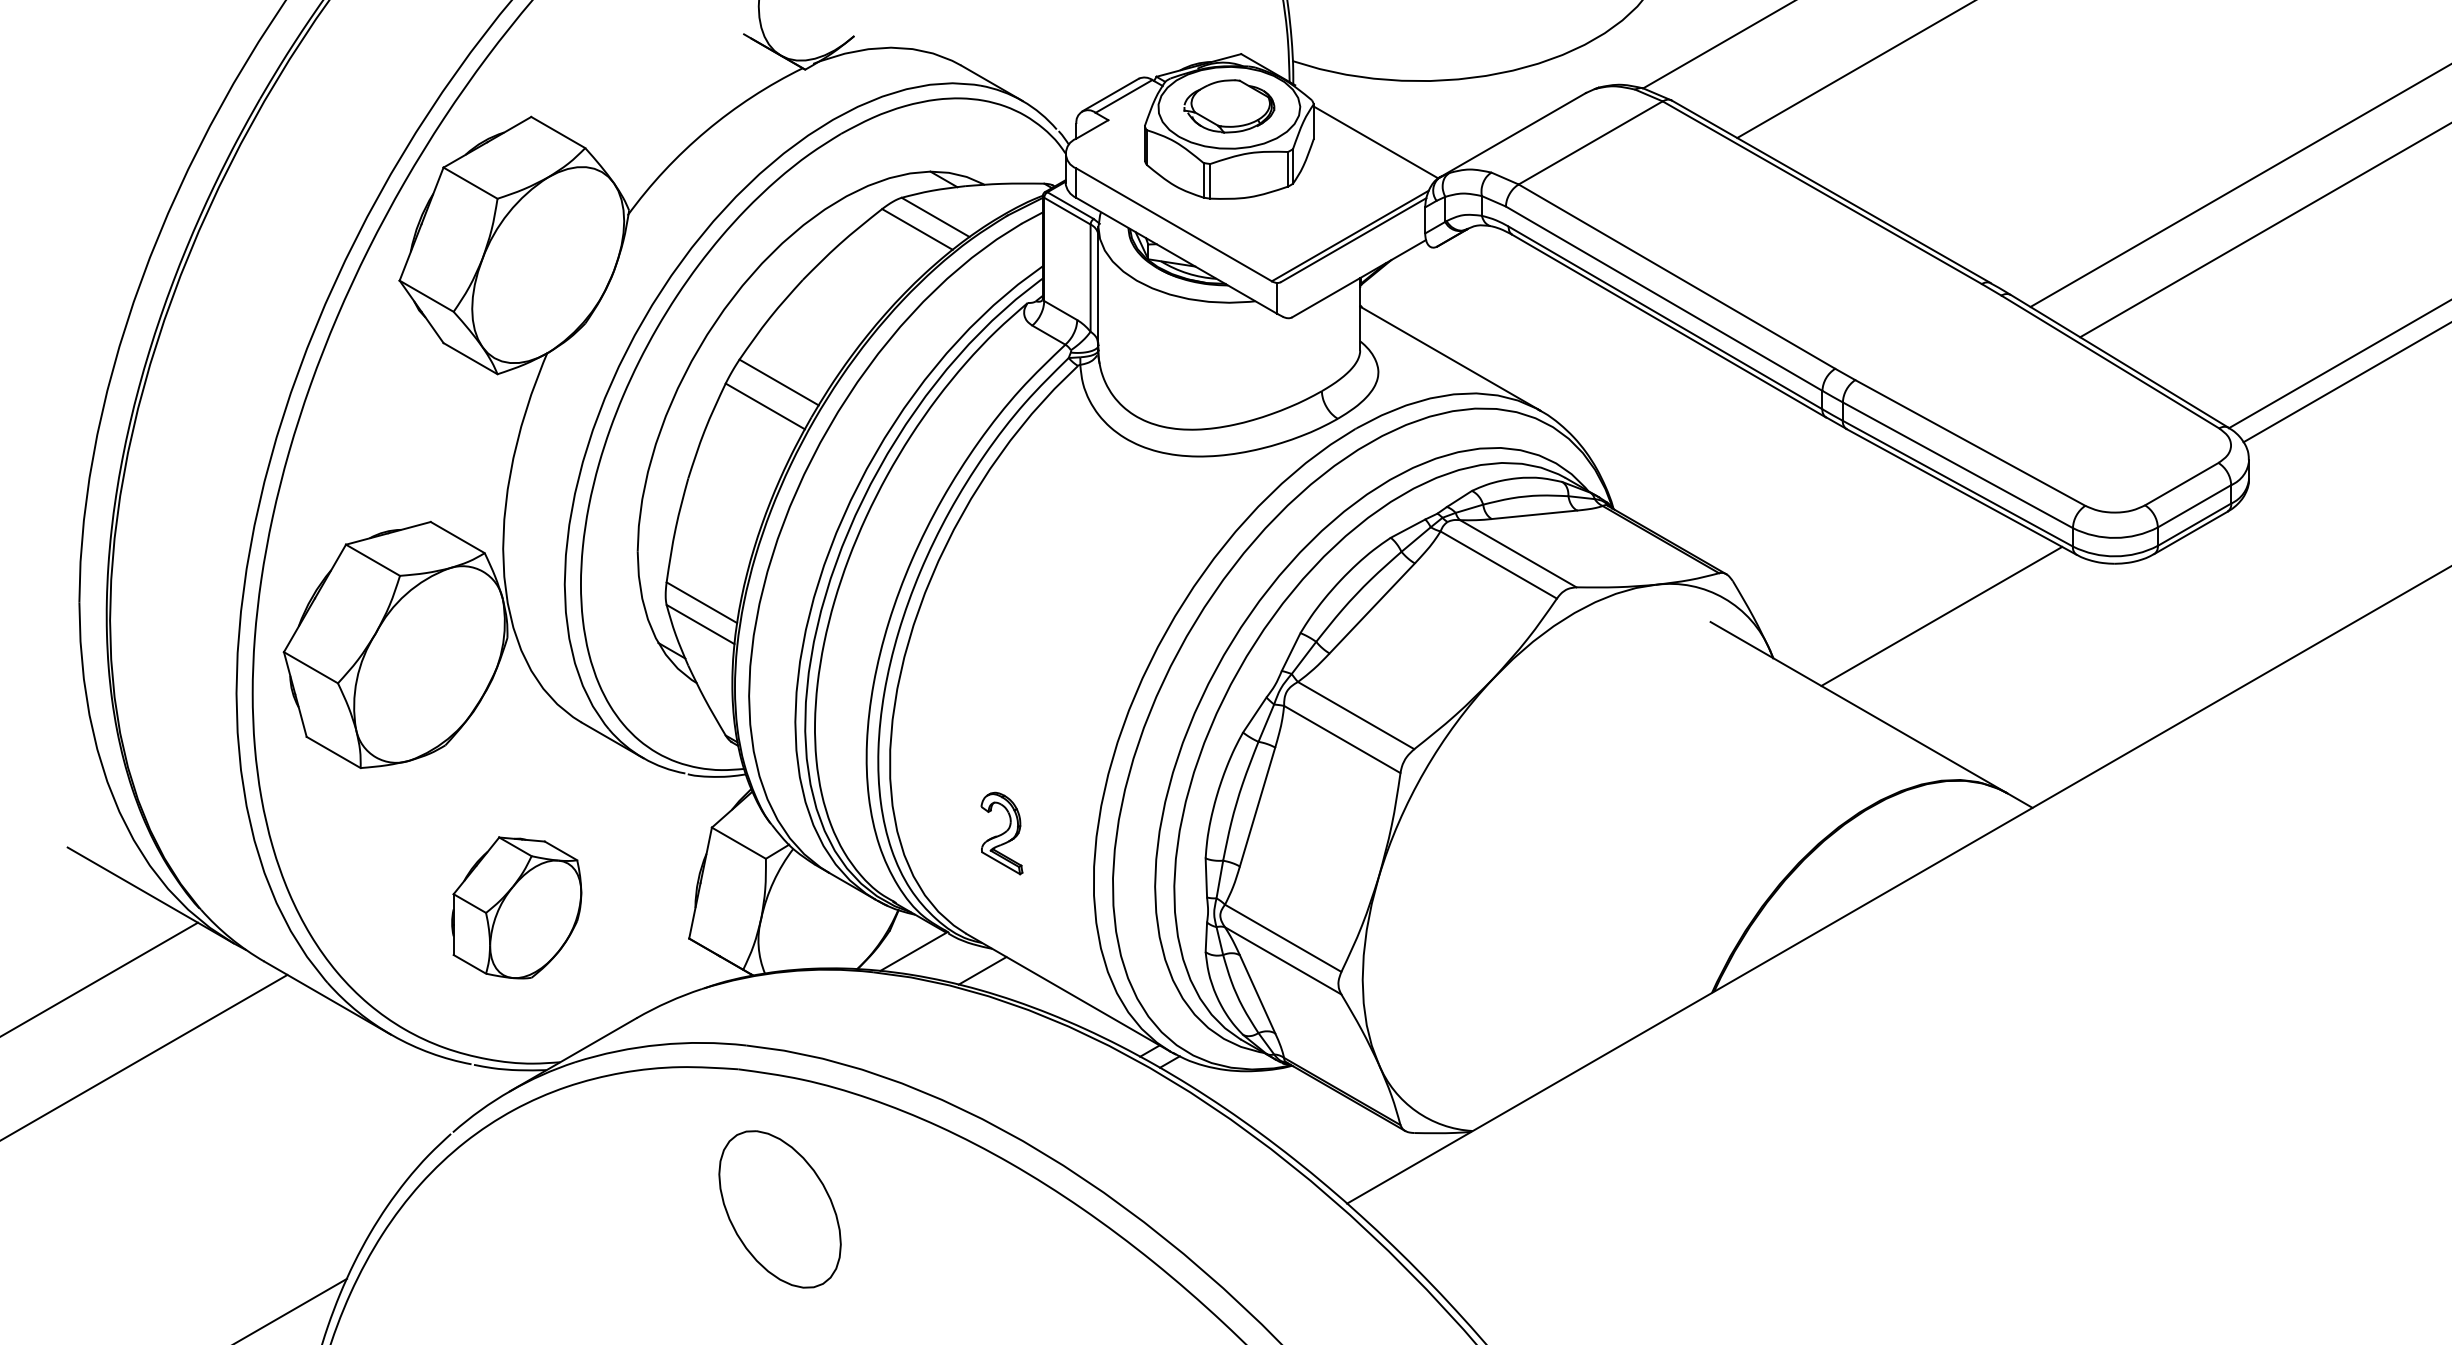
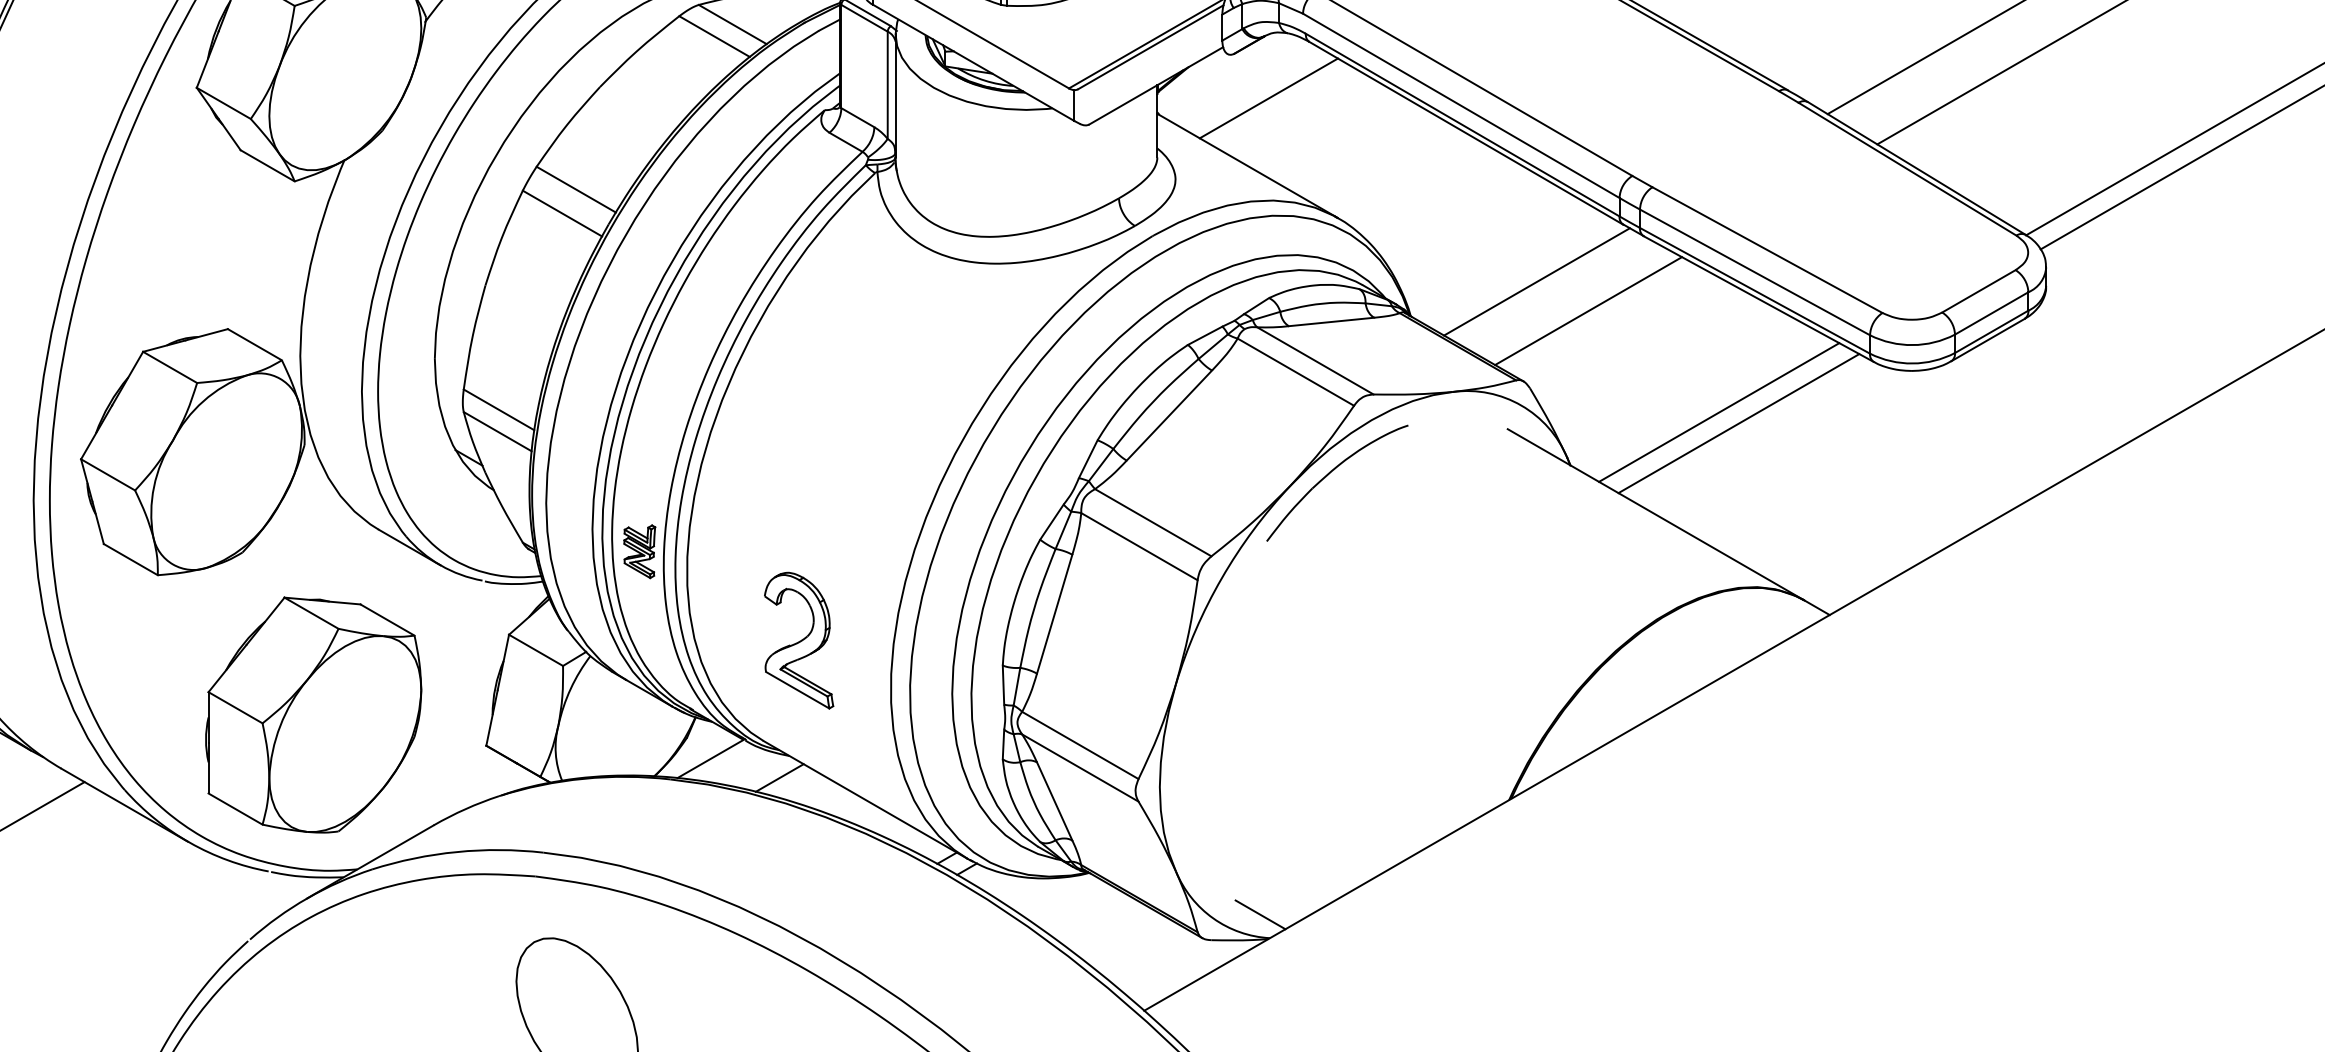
line: (1471, 291) -> (1268, 98), added
line: (1739, 474) -> (1536, 281), added
line: (1791, 503) -> (1588, 310), added
line: (1921, 605) -> (1718, 412), added
part: (1532, 667) -> (1329, 474), added
part: (842, 744) -> (639, 551), added
part: (1001, 833) -> (798, 640), size x1.67
part: (516, 907) -> (313, 714), size x1.67
line: (1463, 1107) -> (1260, 914), added

